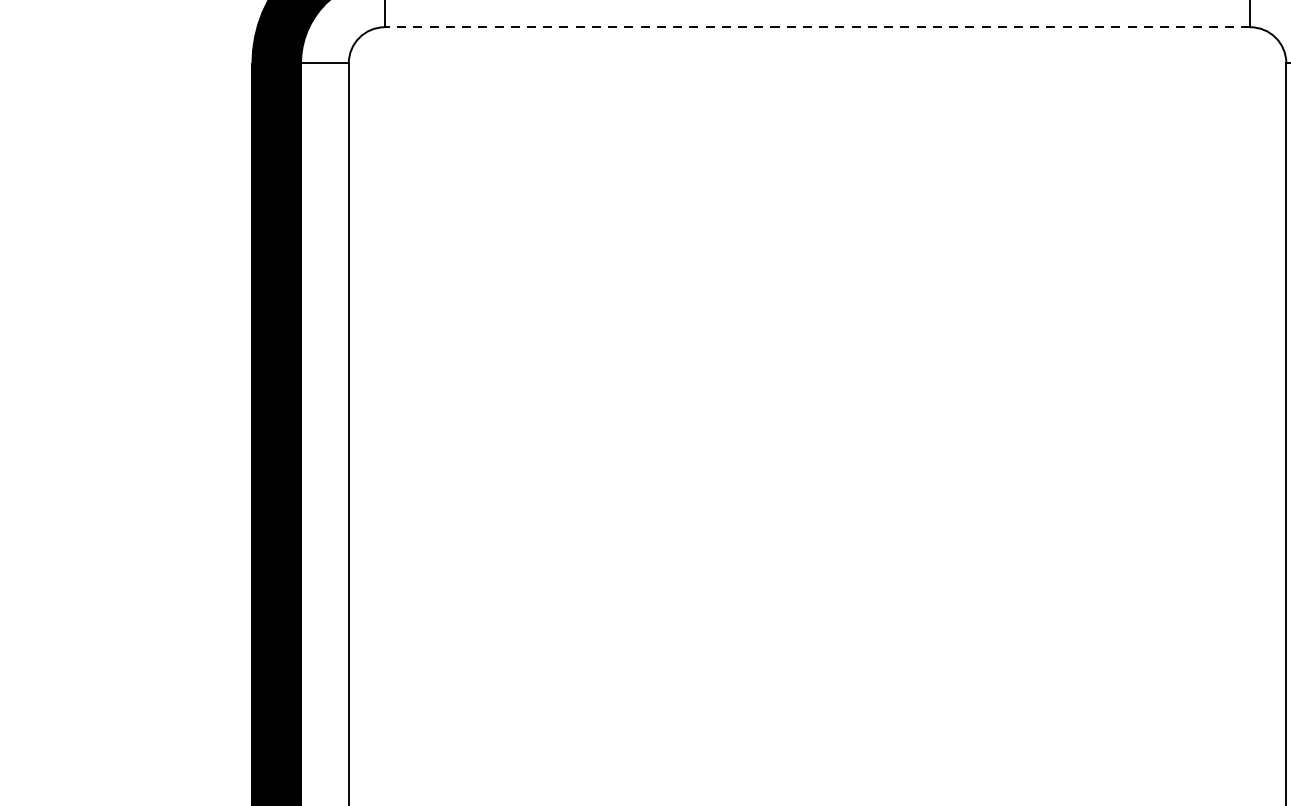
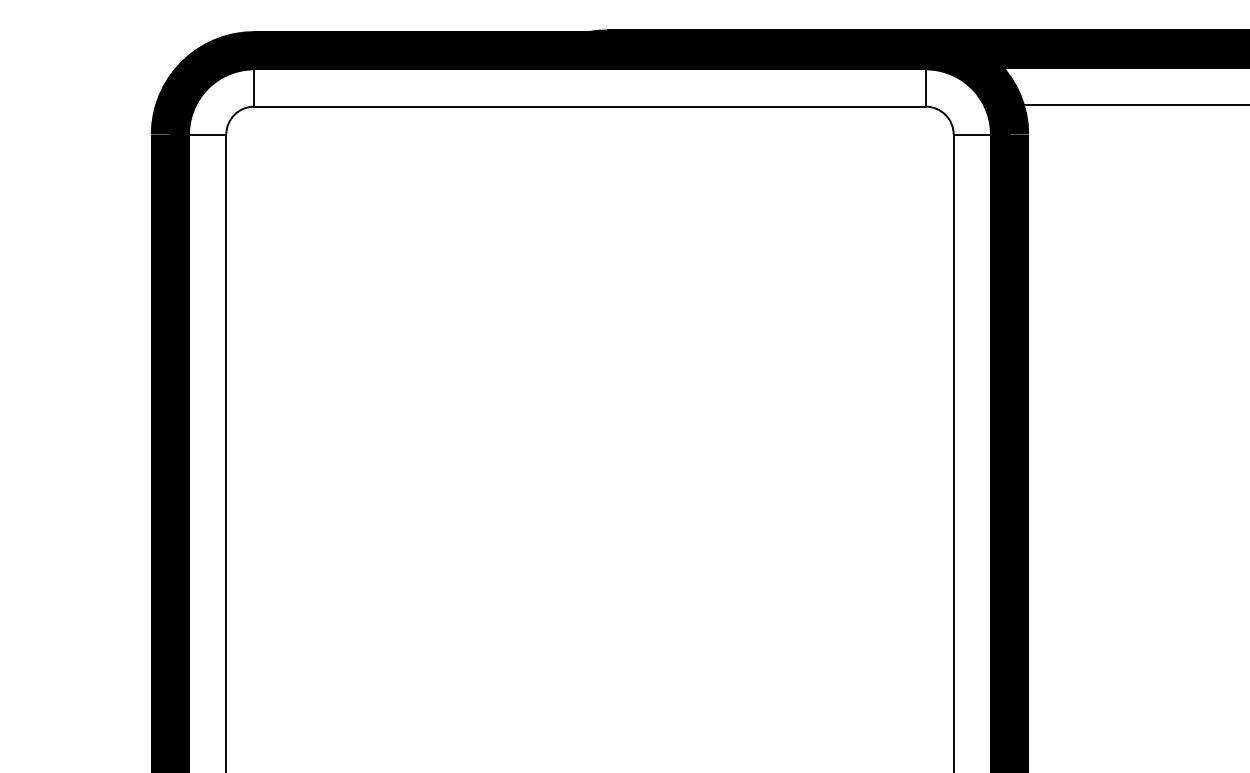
line: (818, 27) -> (590, 106), dashed -> solid

